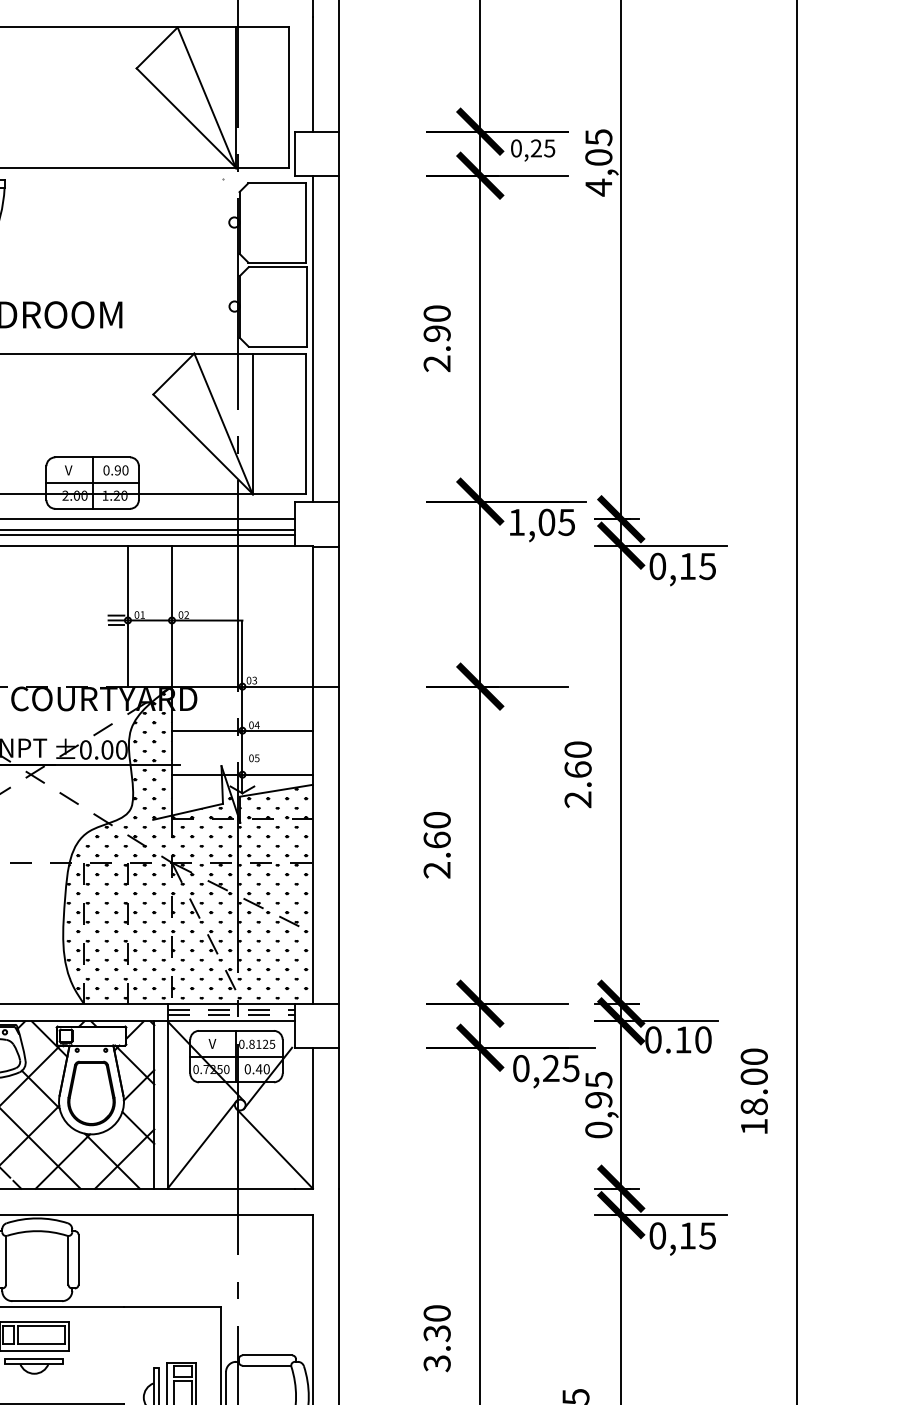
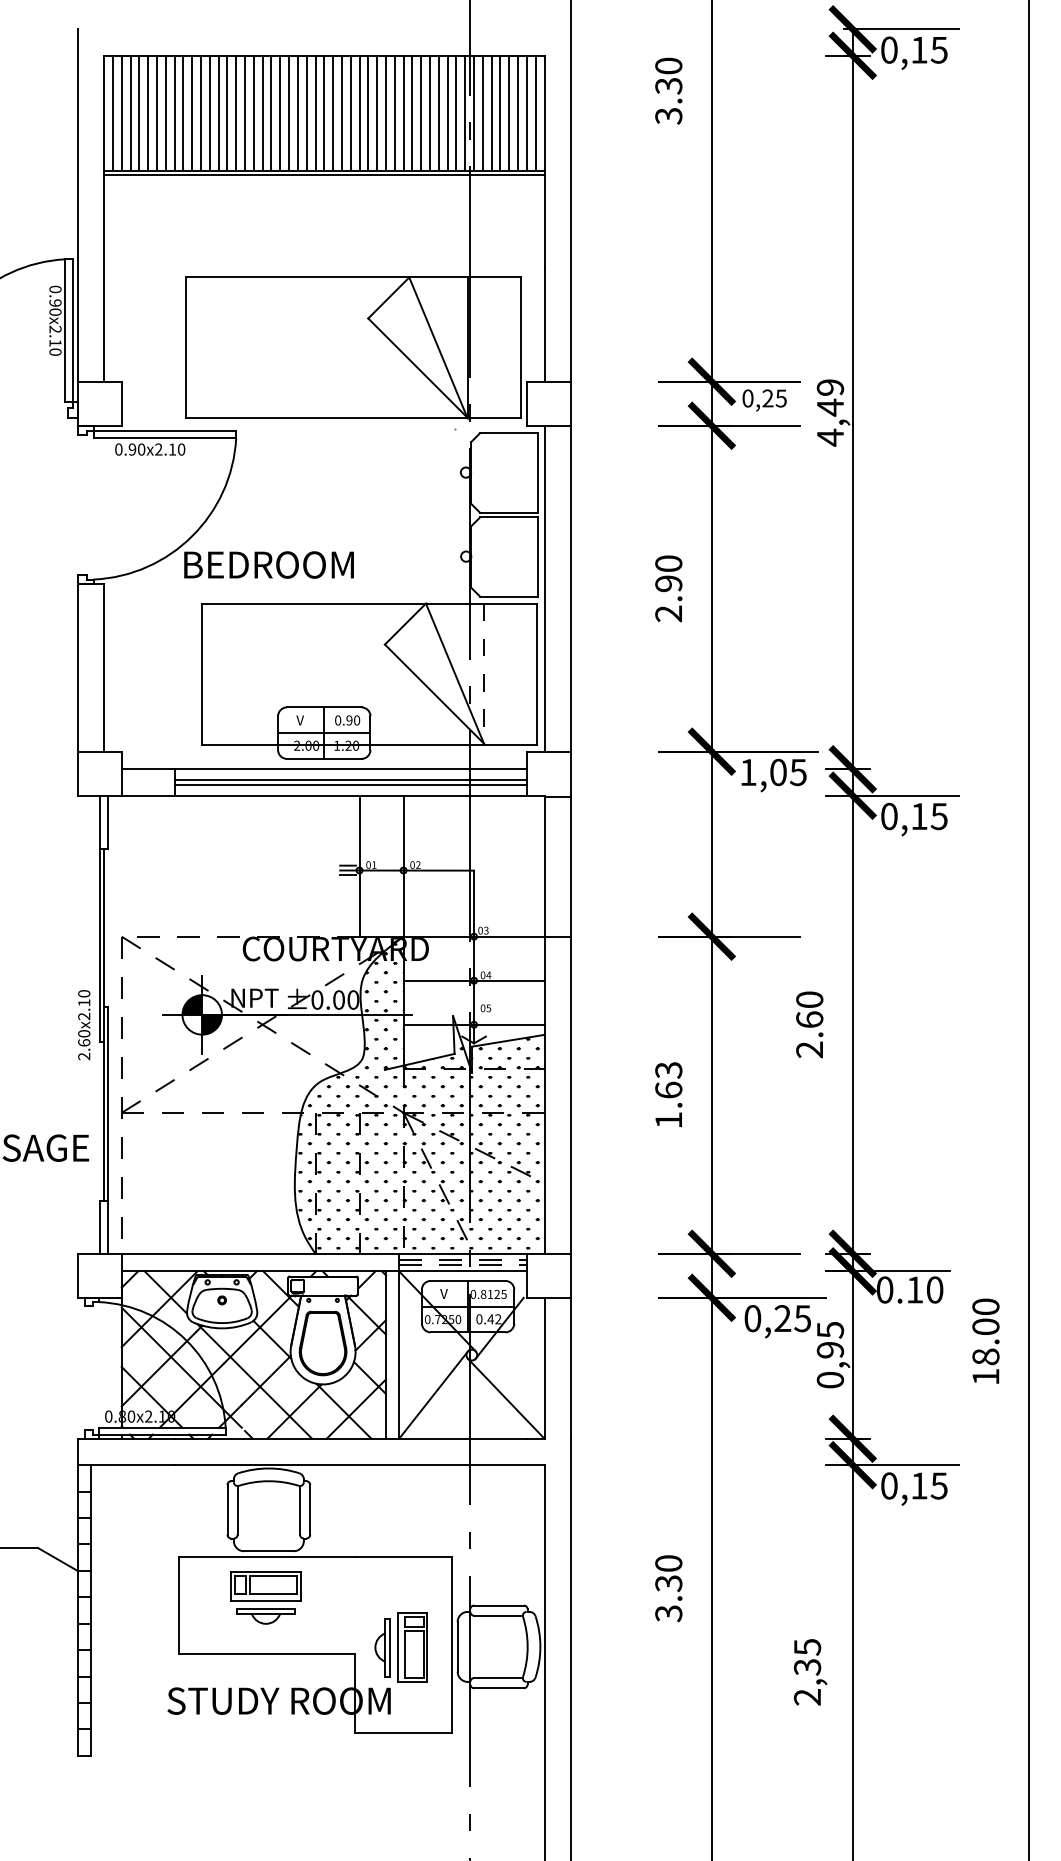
text: (598, 147) -> (830, 397), 4,05 -> 4,49
line: (252, 424) -> (484, 674), solid -> dashed
text: (436, 845) -> (668, 1095), 2.60 -> 1.63
text: (266, 1069) -> (498, 1319), 0.40 -> 0.42

